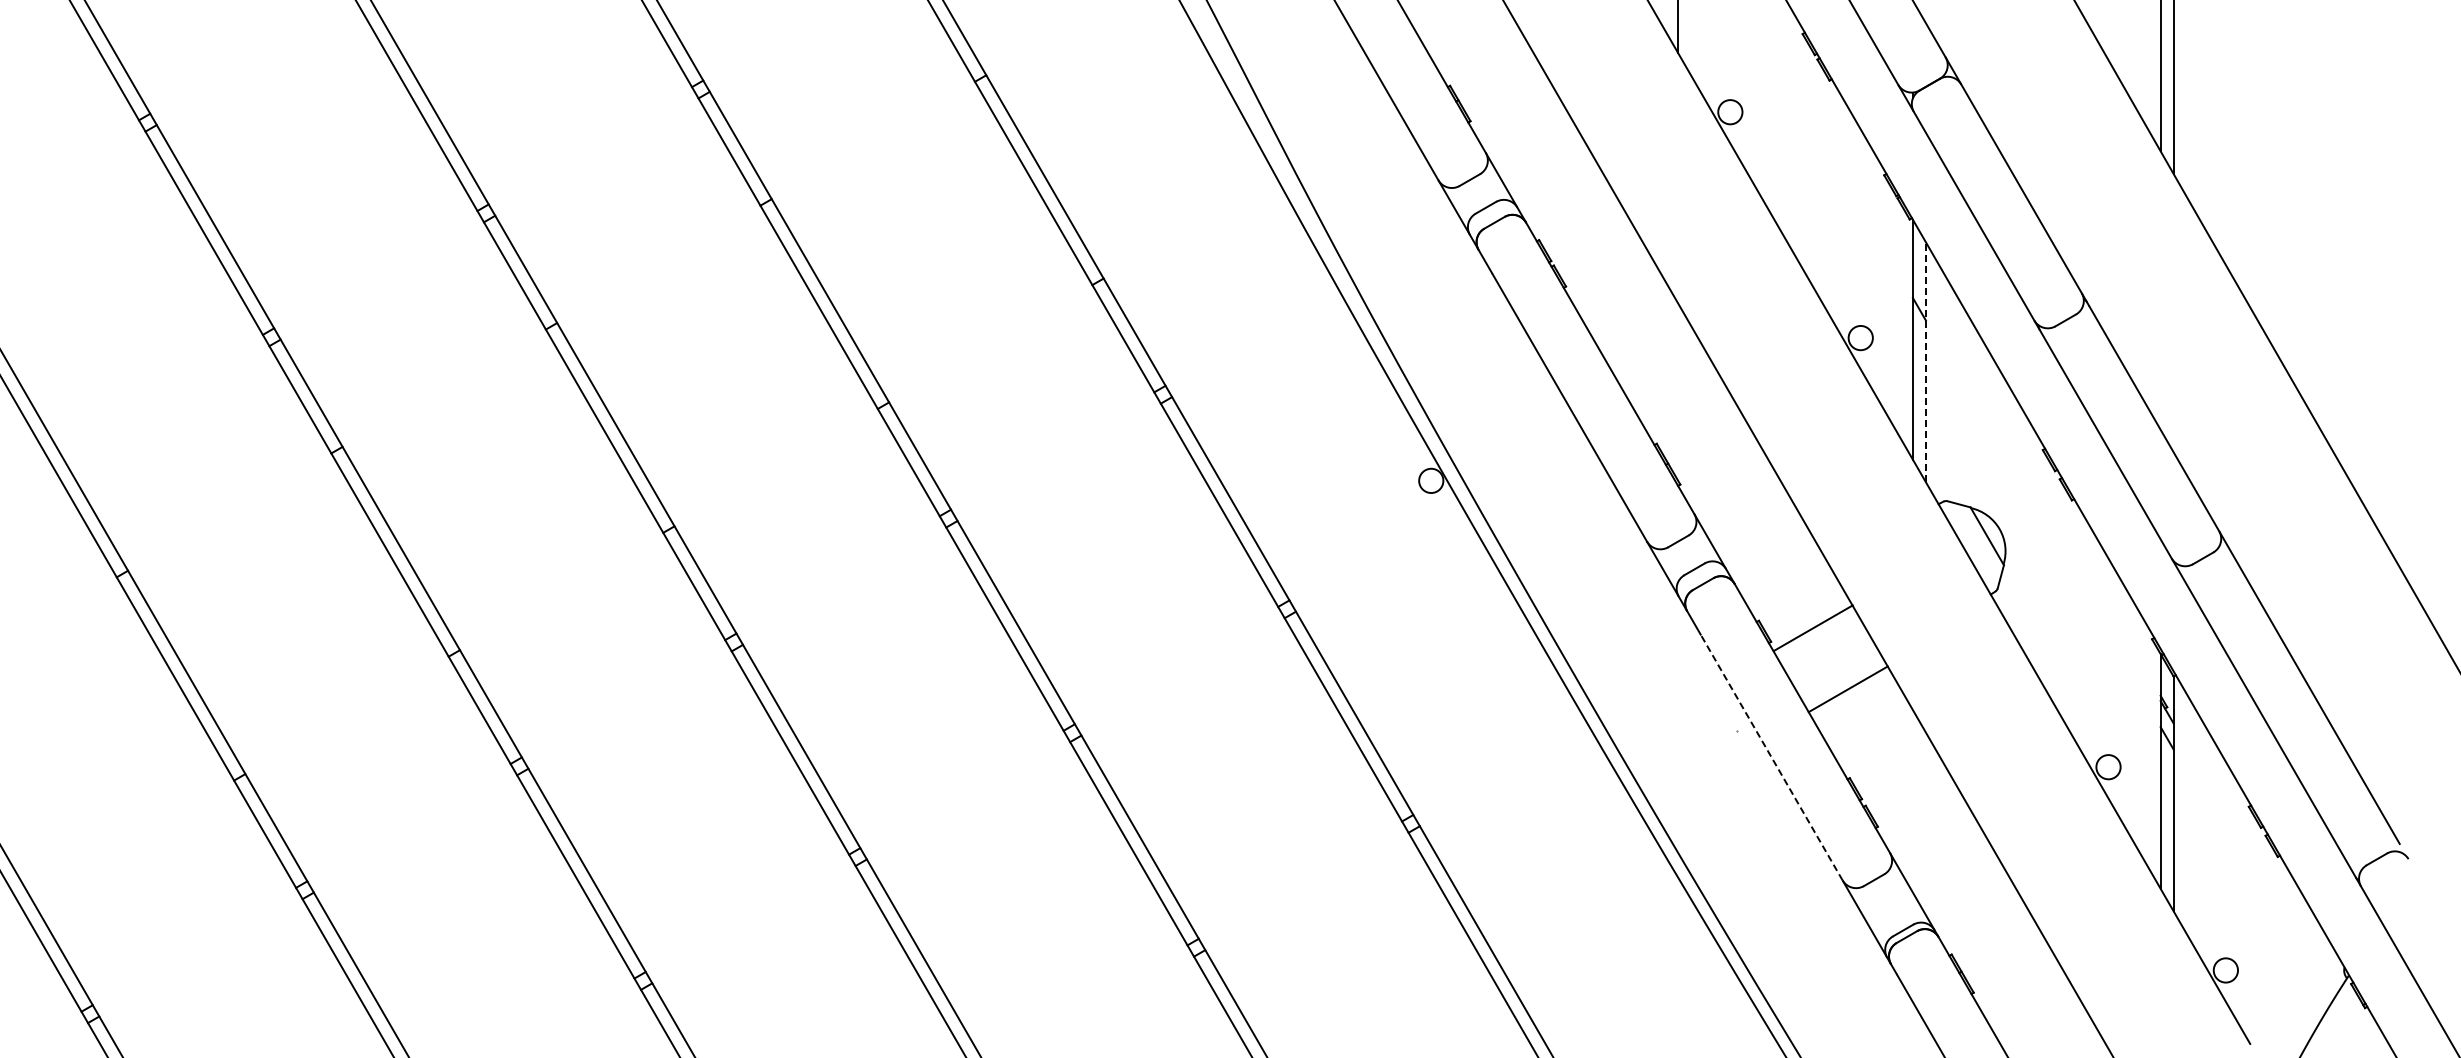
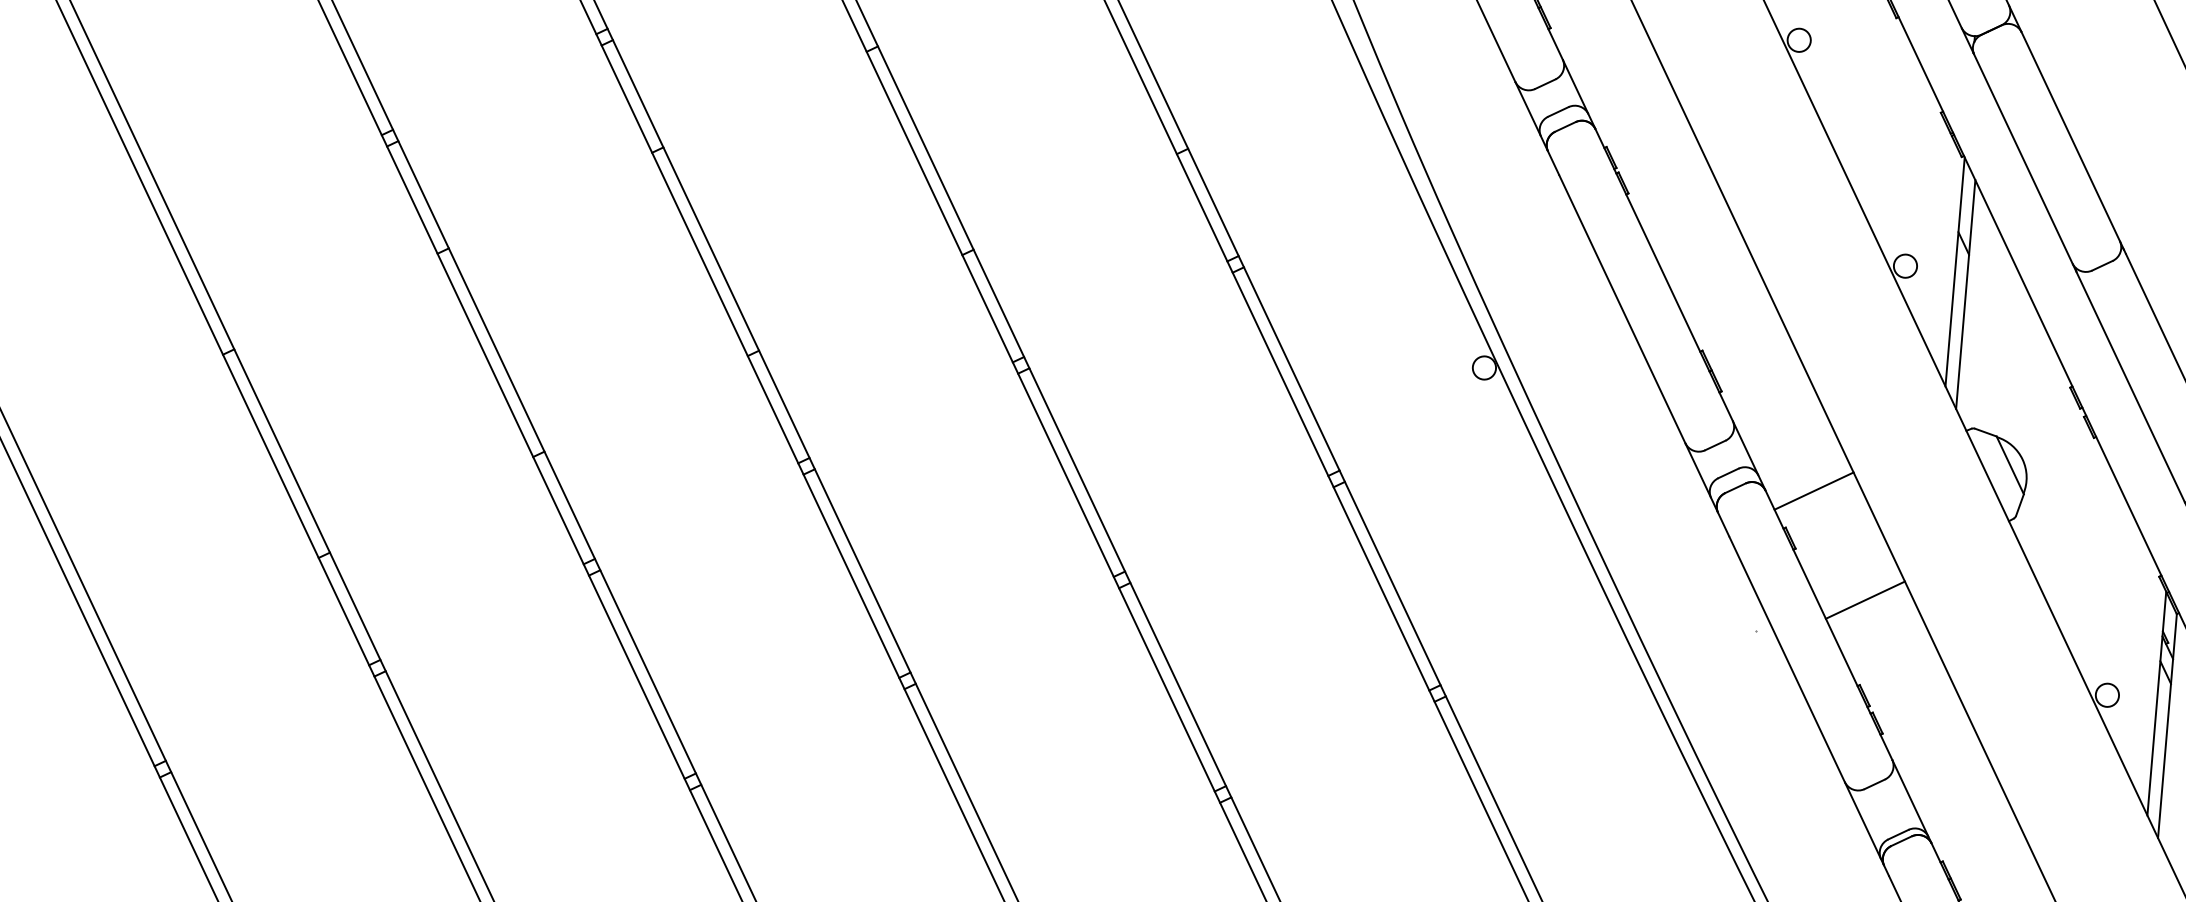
line: (1925, 362) -> (1965, 294), dashed -> solid
line: (1812, 628) -> (1813, 491), moved
line: (1771, 757) -> (1786, 659), dashed -> solid

